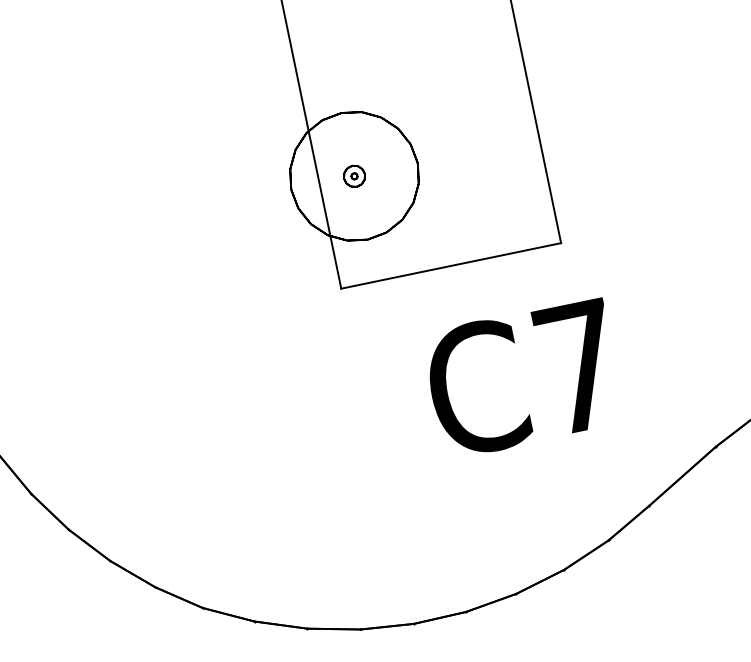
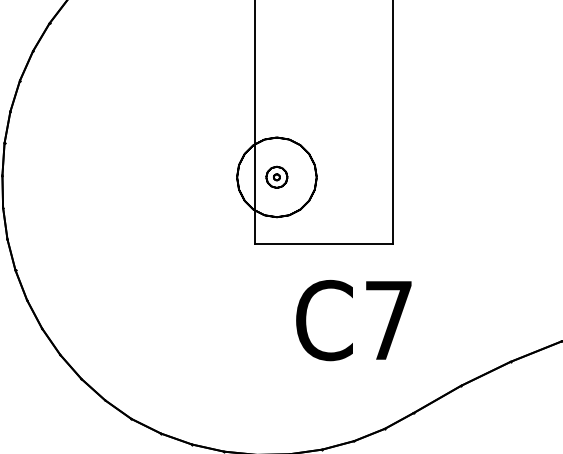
part: (353, 176) -> (276, 177), size x1.6

